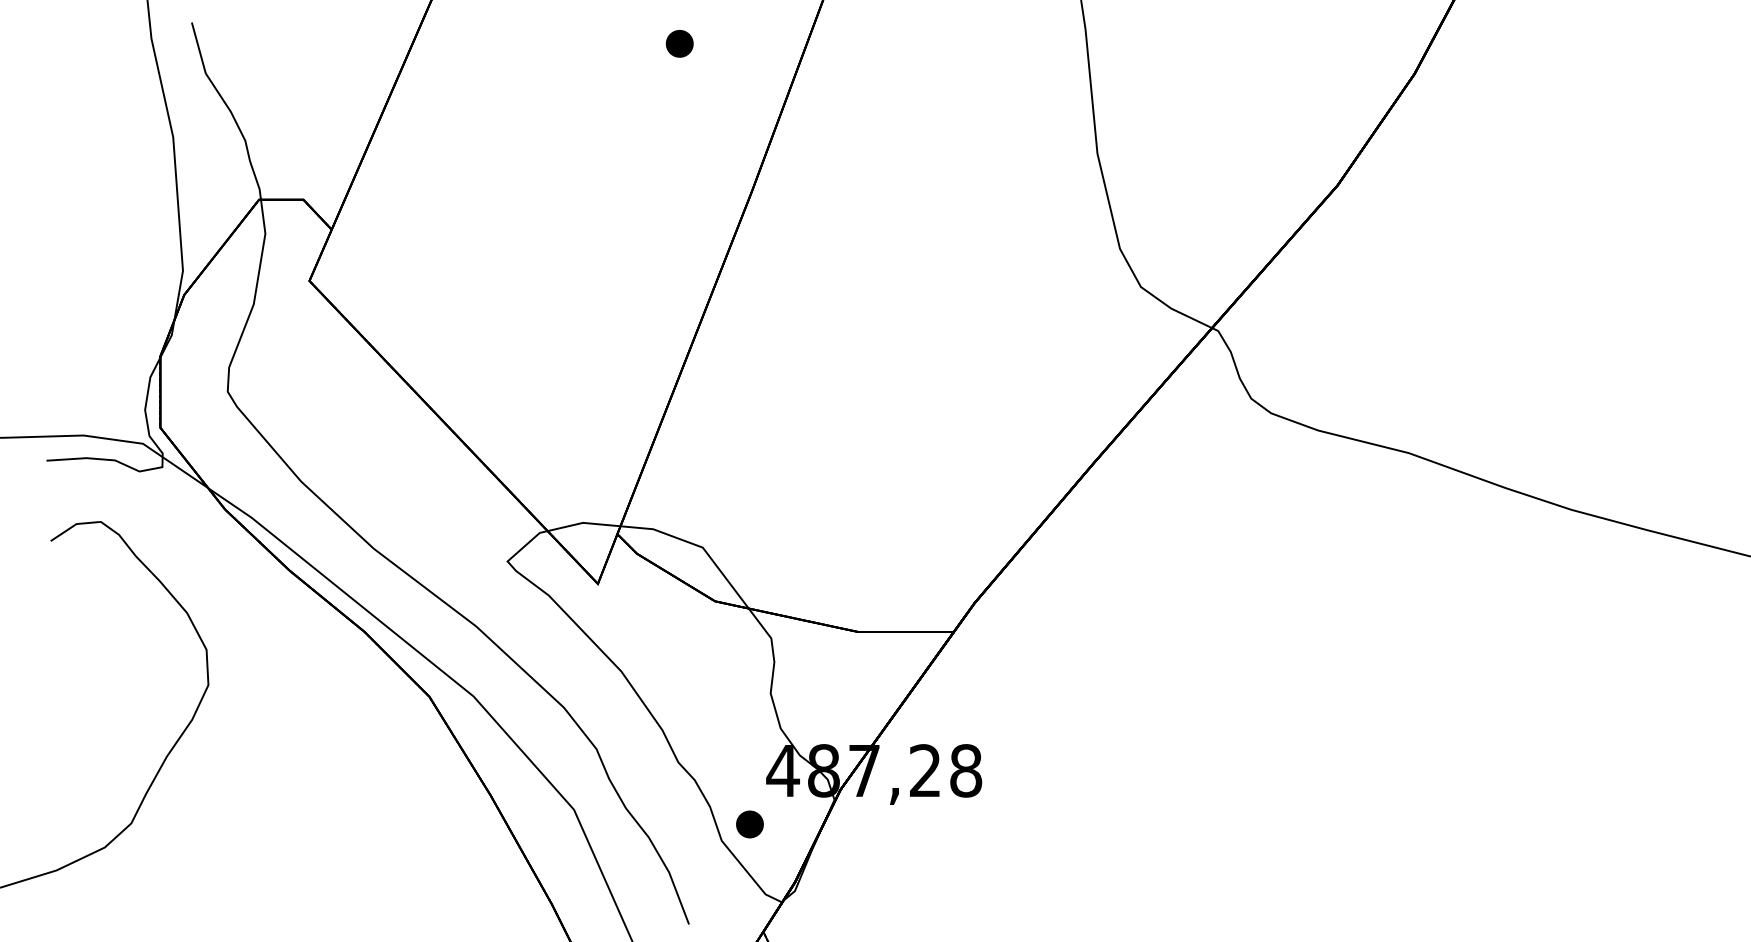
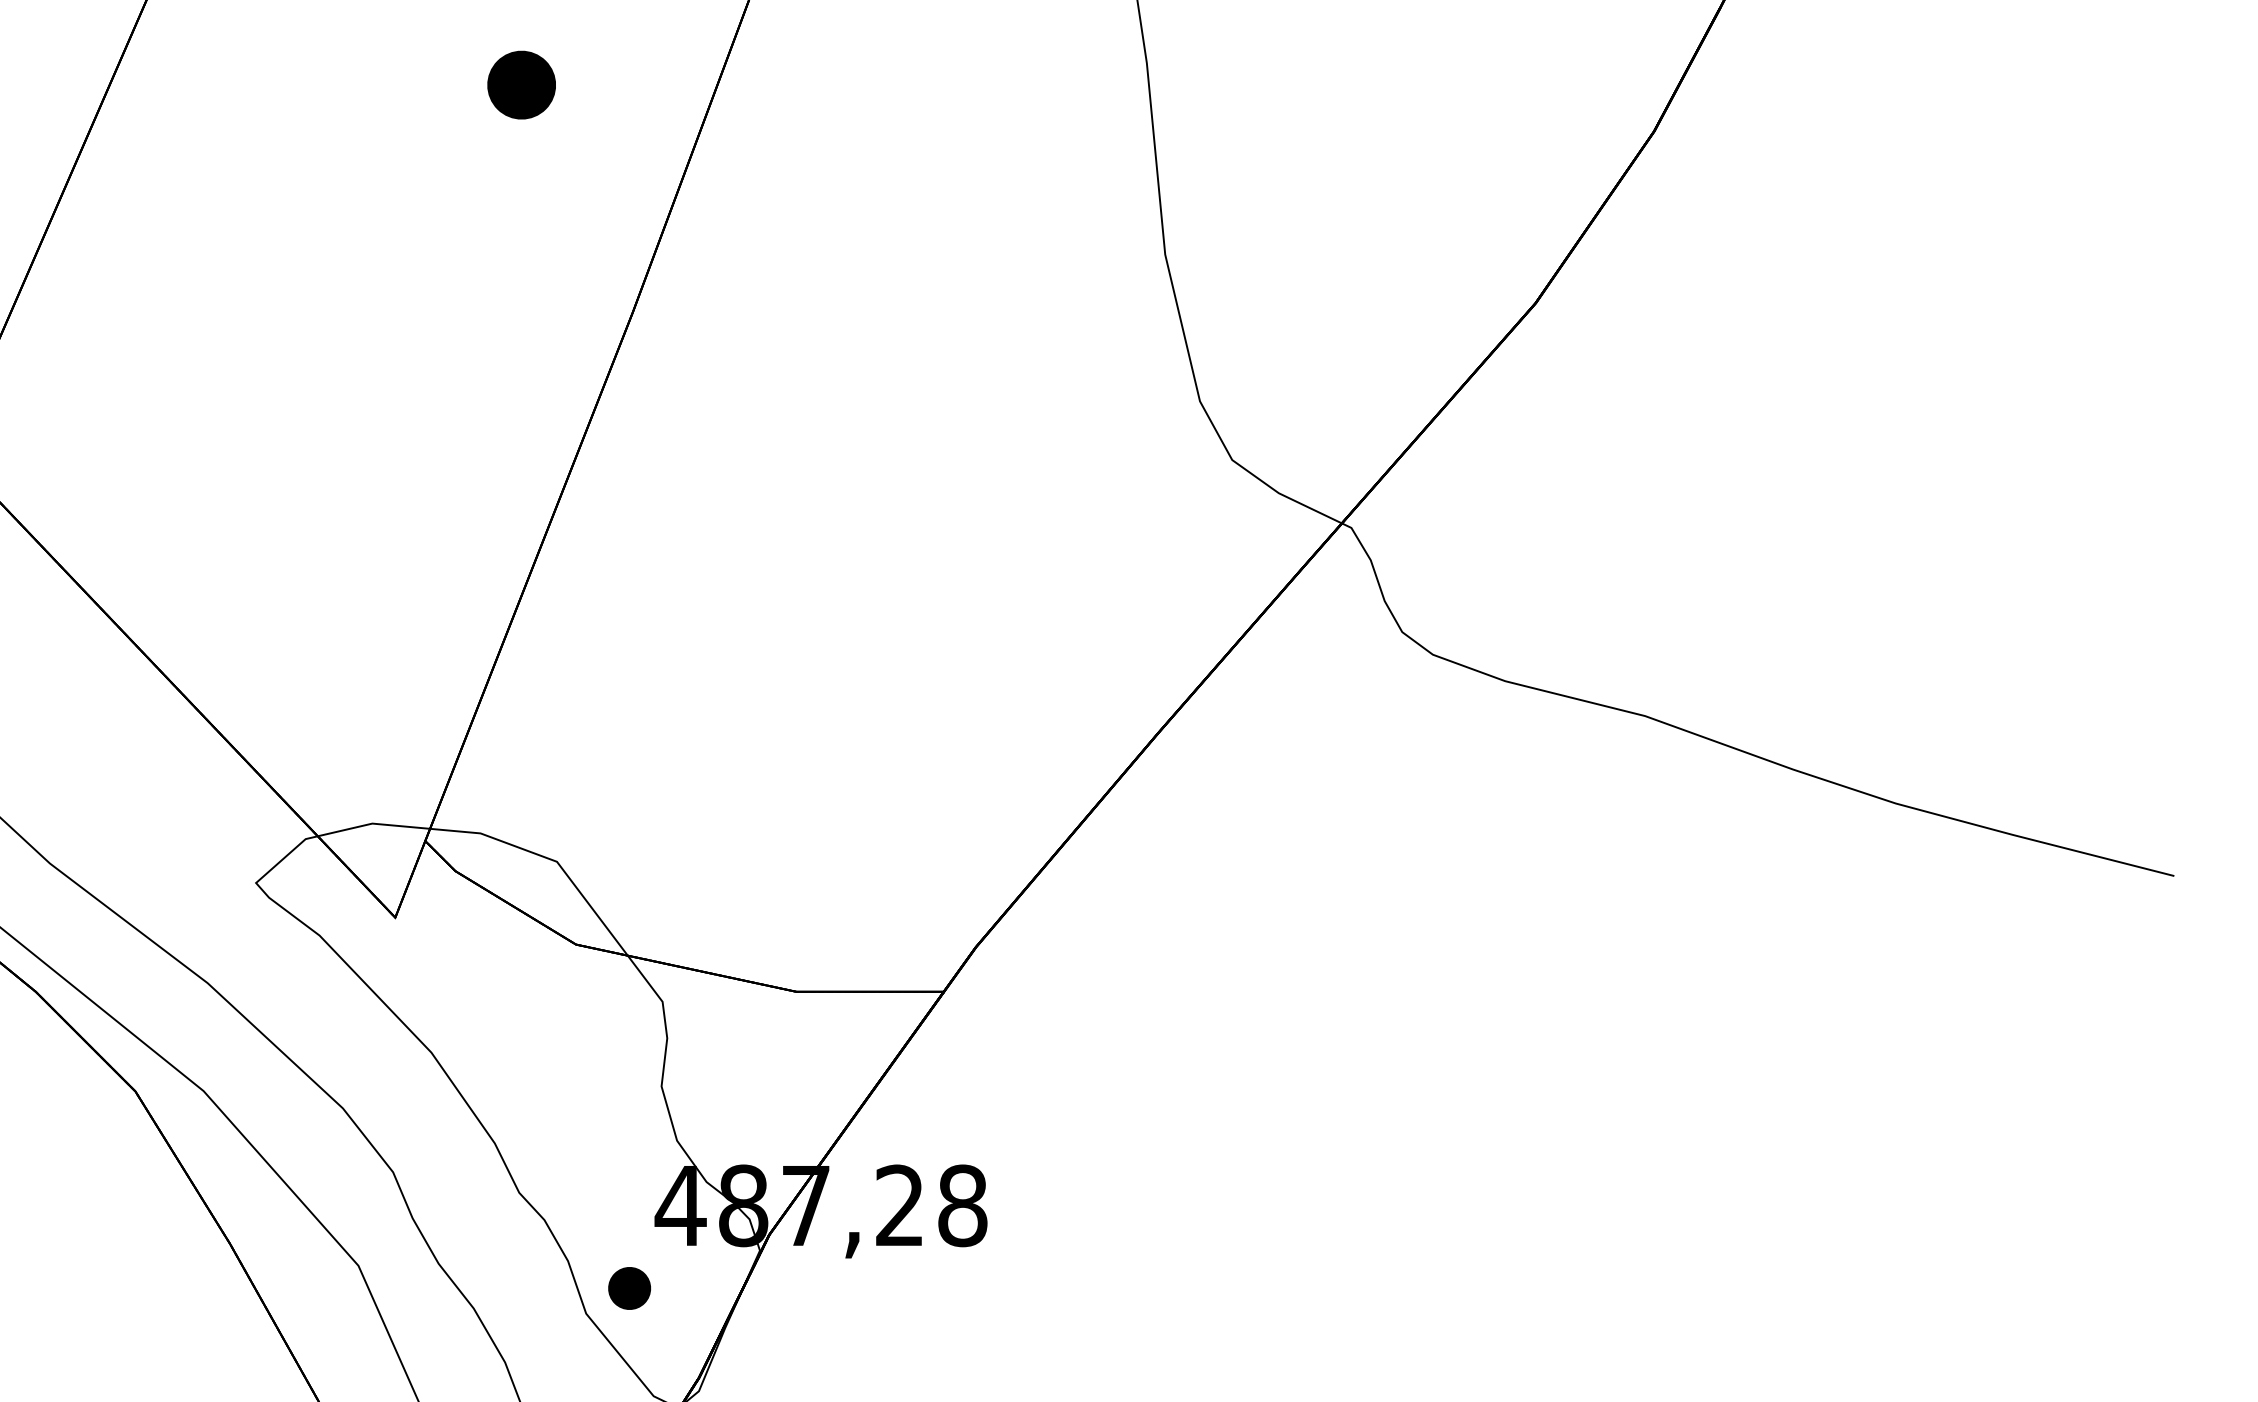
part: (679, 43) -> (521, 84), size x1.6

